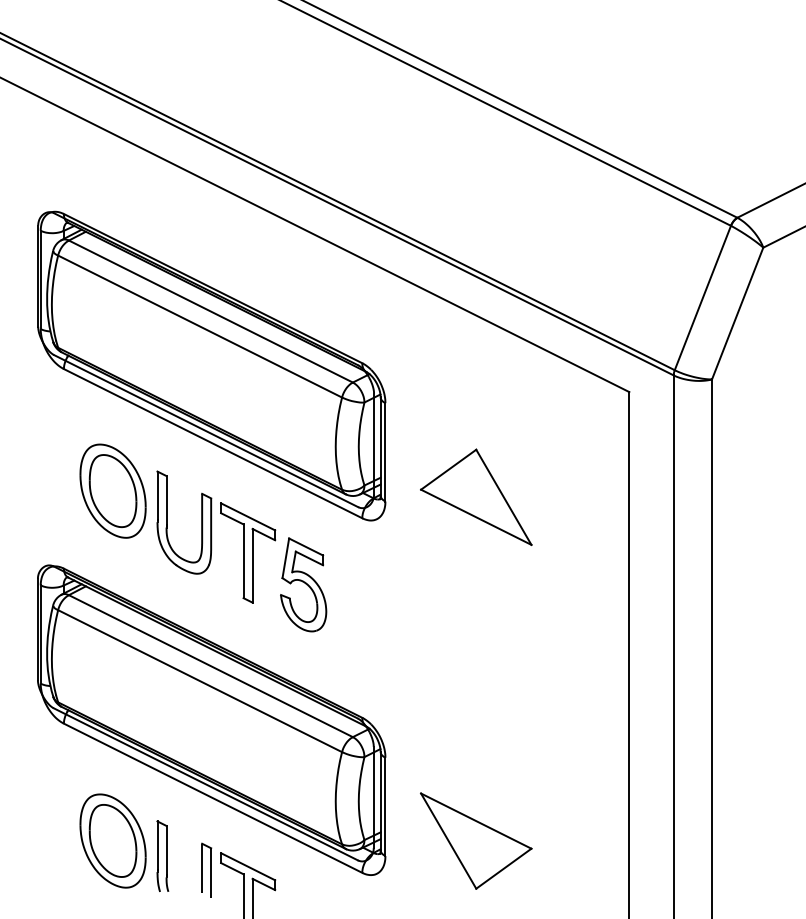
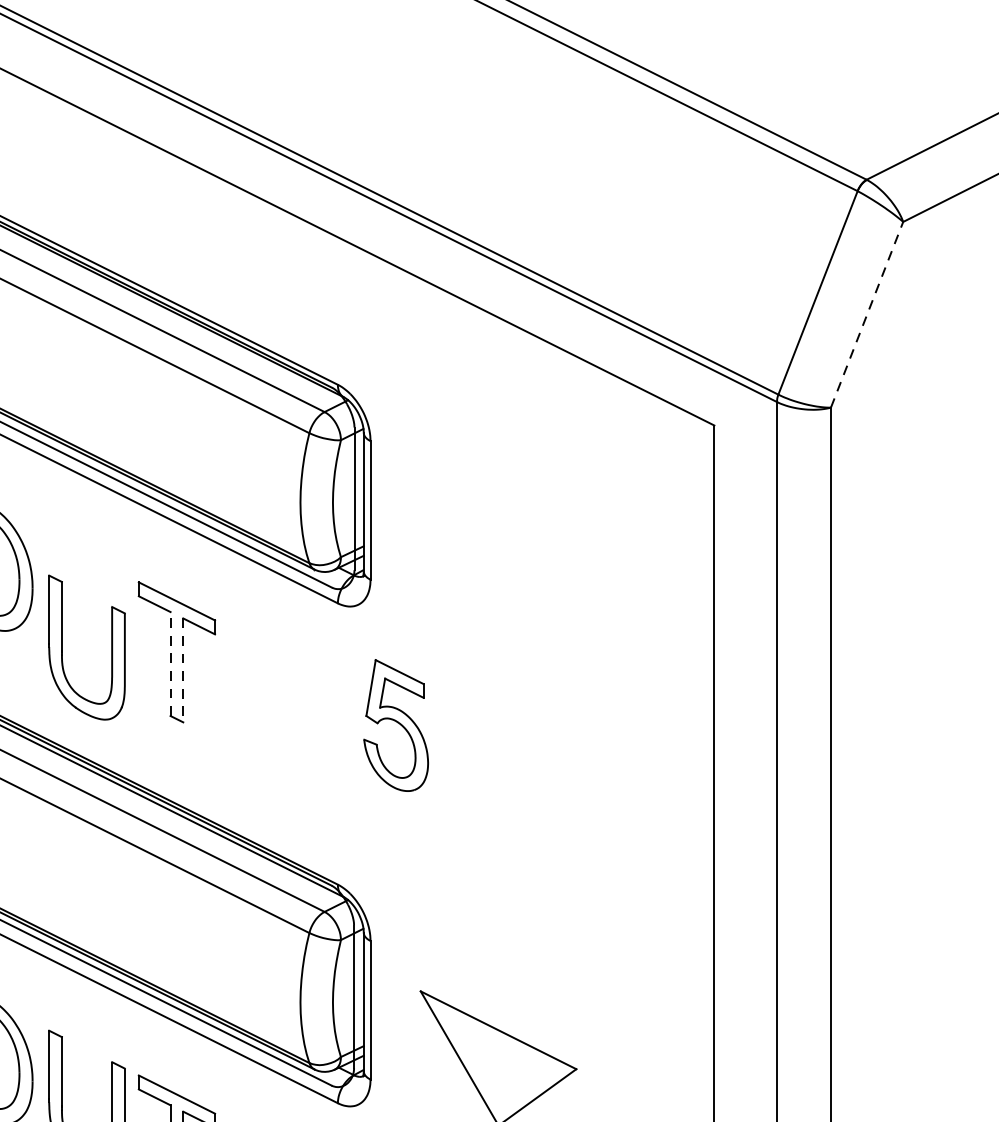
line: (737, 313) -> (866, 314), solid -> dashed
part: (476, 496) -> (498, 572), removed
part: (167, 522) -> (63, 647), moved
line: (243, 561) -> (170, 664), solid -> dashed
line: (252, 565) -> (183, 669), solid -> dashed
part: (303, 584) -> (395, 724), moved

